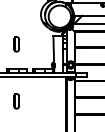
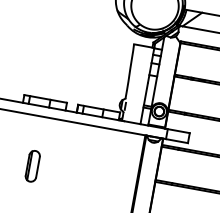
part: (16, 44) -> (54, 47), removed

